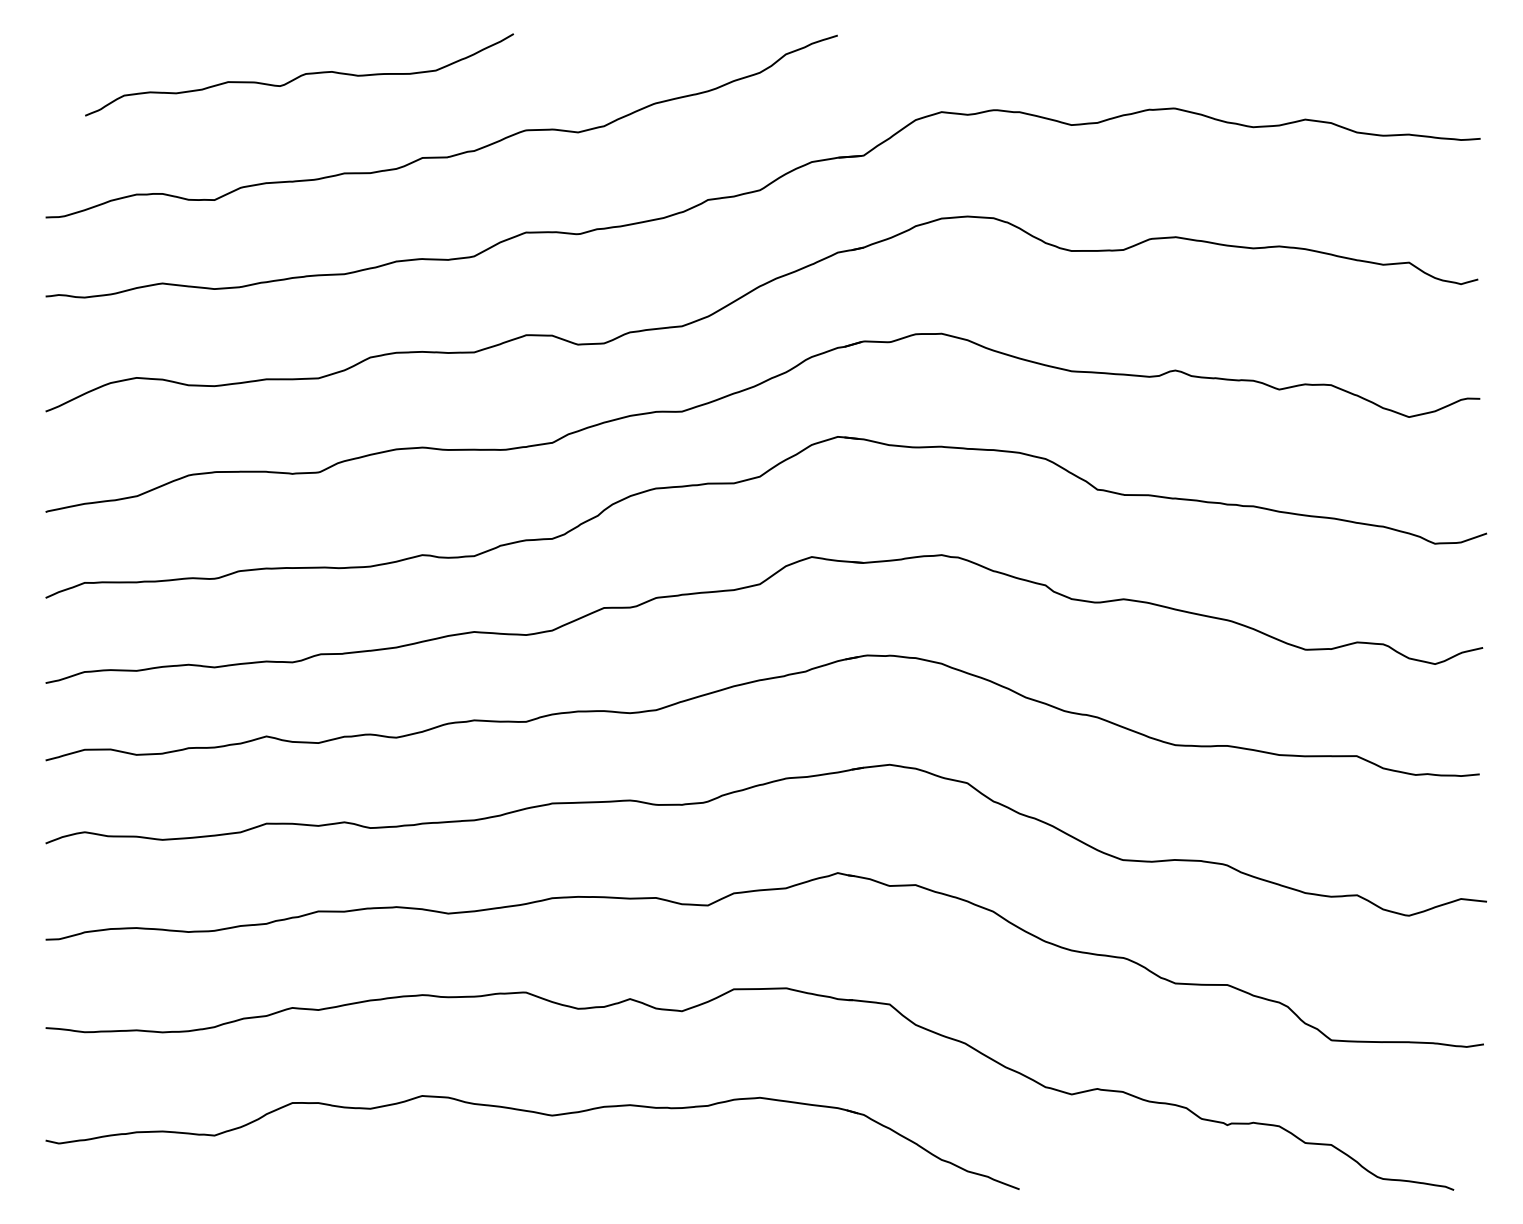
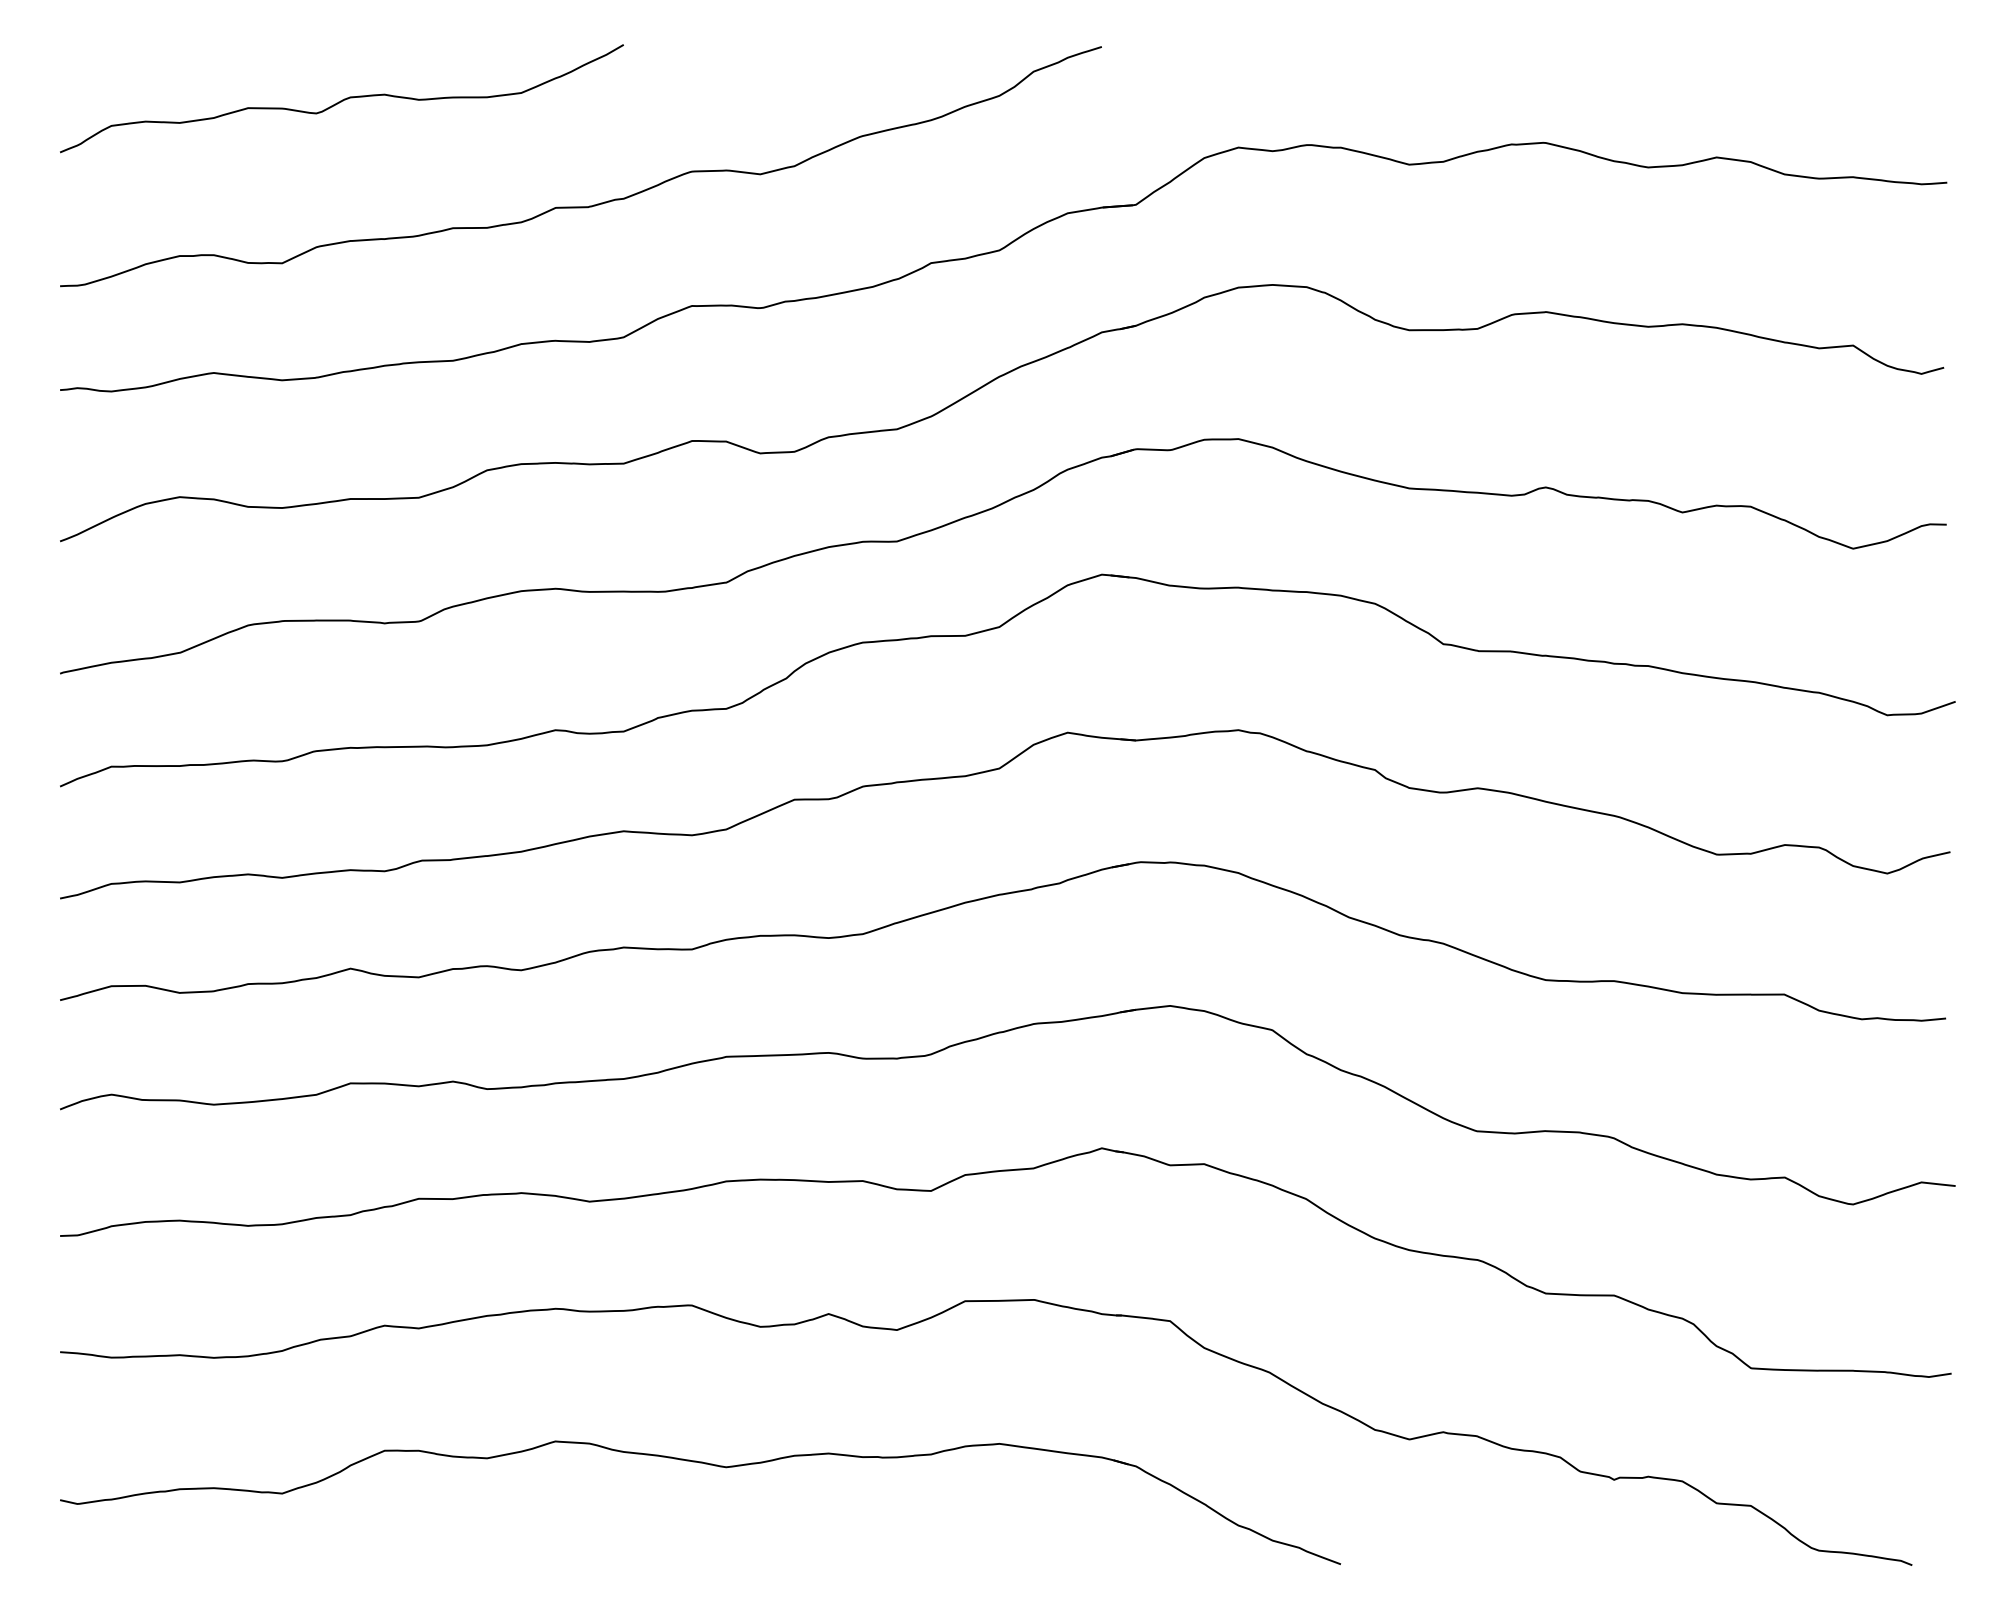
curve: (299, 75) -> (342, 99), moved

